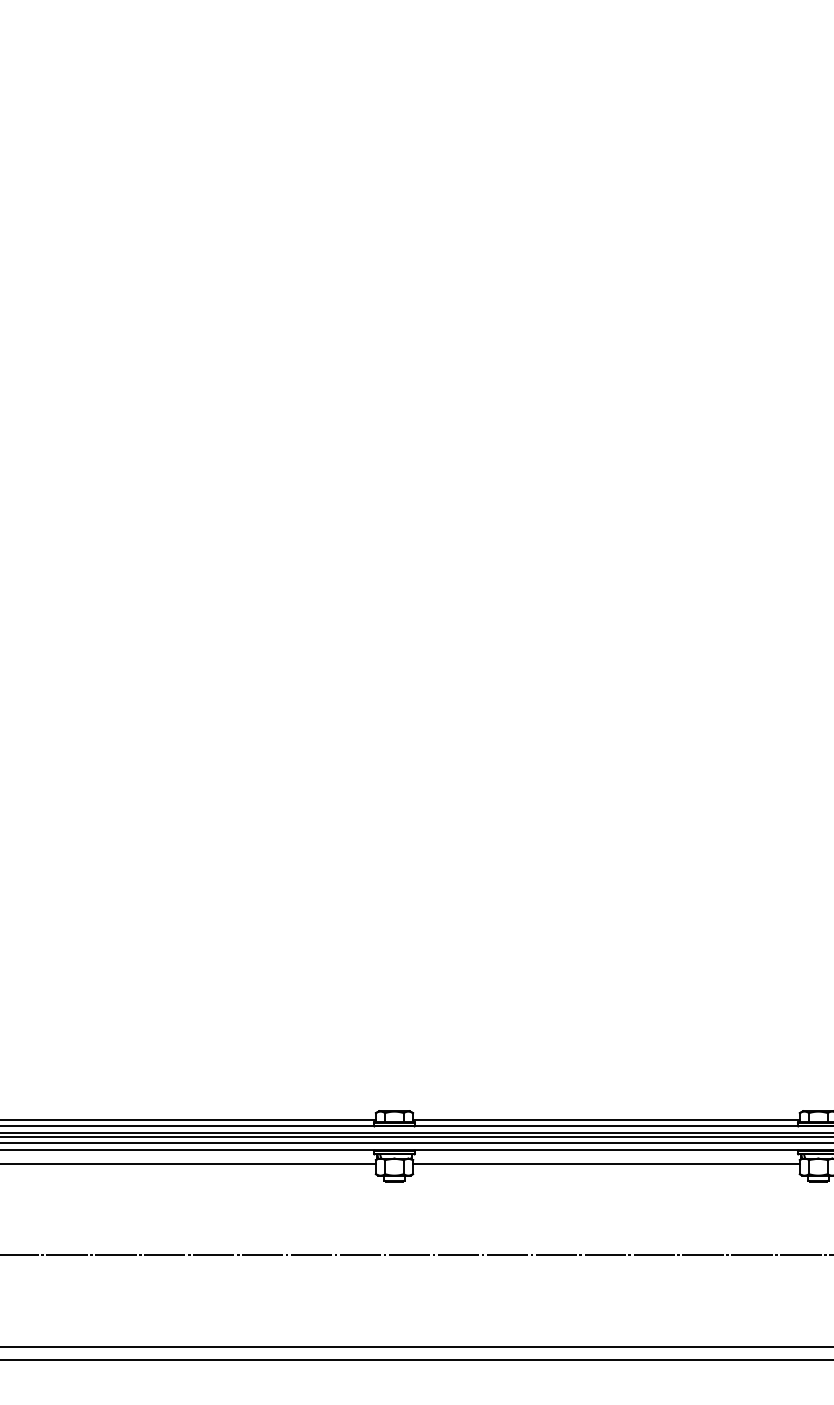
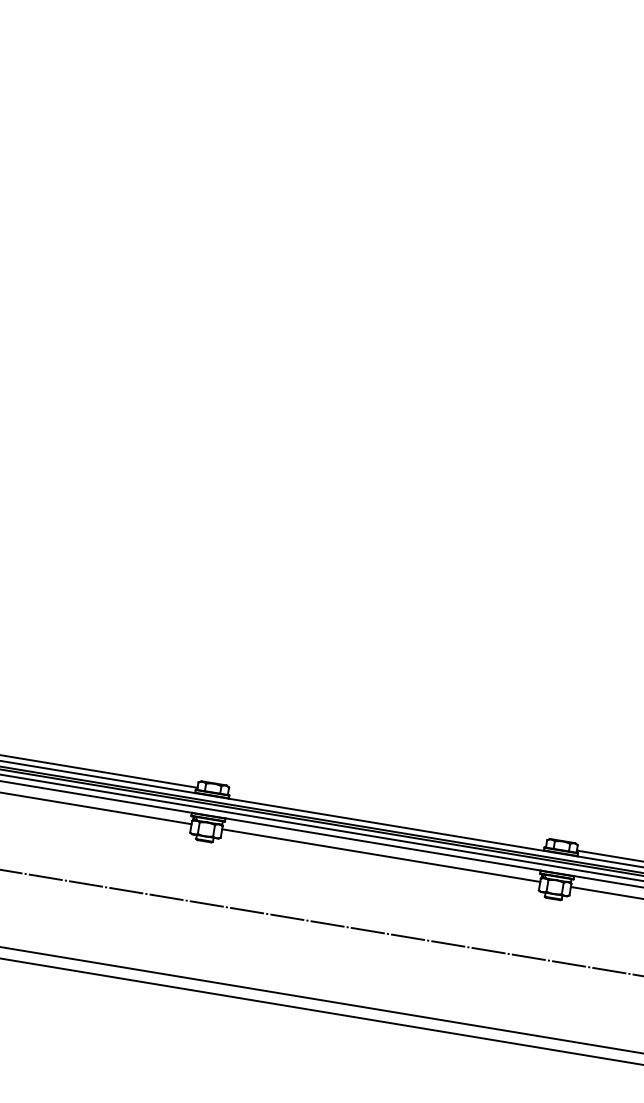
line: (606, 1119) -> (387, 819), removed

